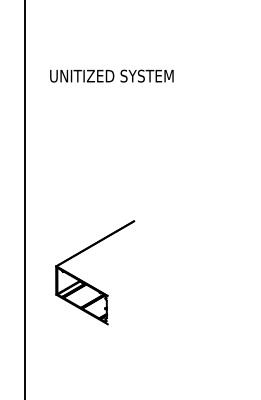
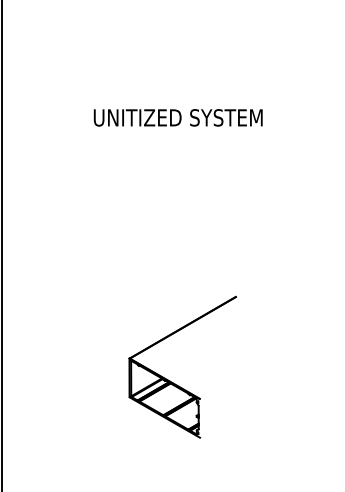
text: (111, 75) -> (177, 116), moved
part: (90, 284) -> (176, 383), moved

